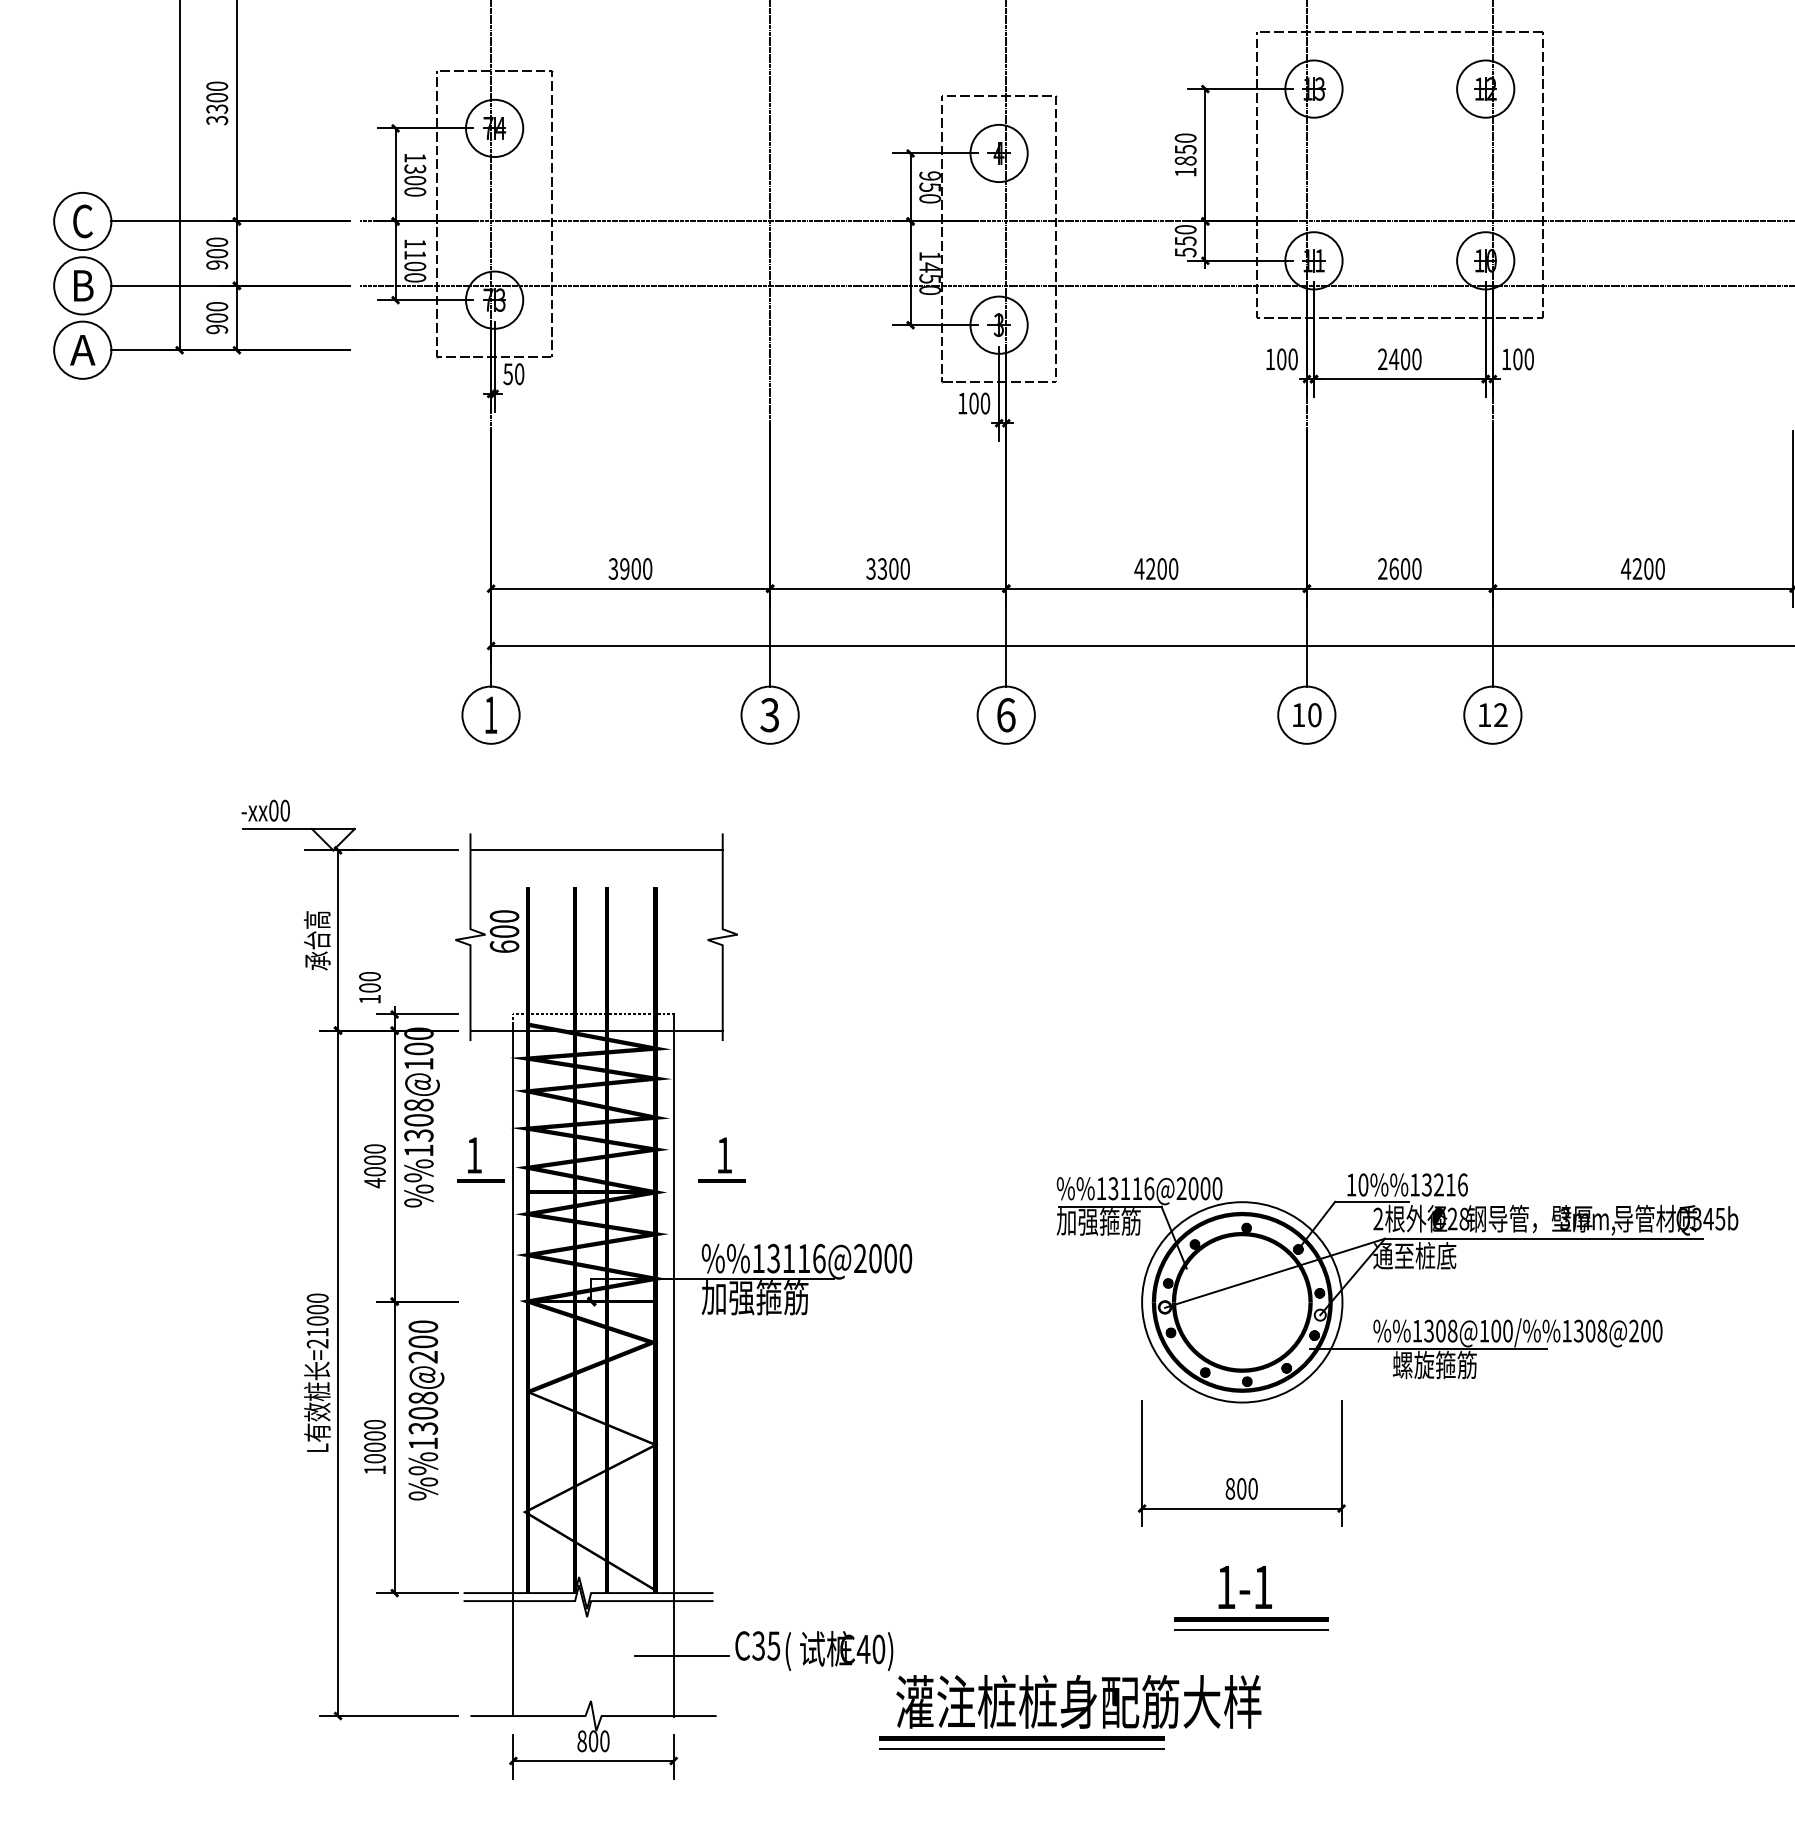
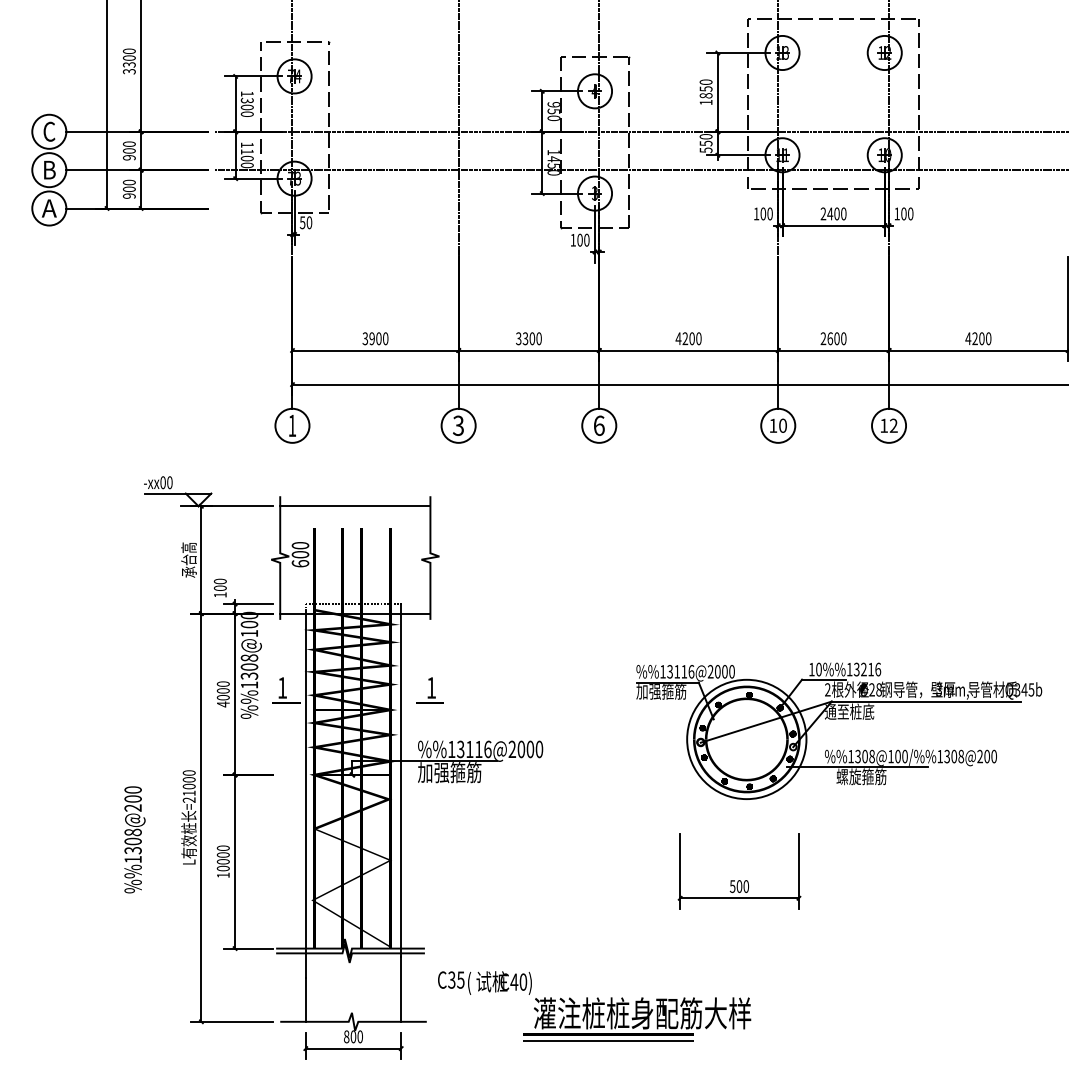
part: (1397, 1268) -> (839, 719), moved
text: (425, 1409) -> (134, 839), moved
text: (1230, 1488) -> (732, 886), 800 -> 500
part: (1251, 1597) -> (745, 951), removed
line: (682, 1655) -> (406, 985), removed

